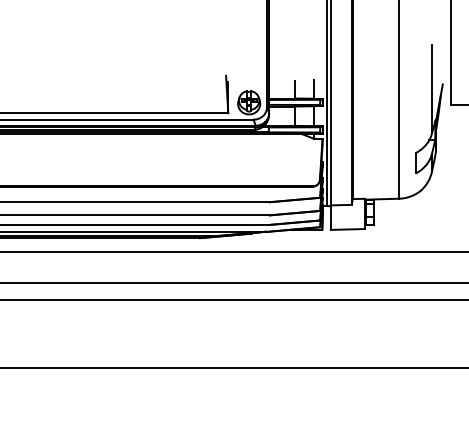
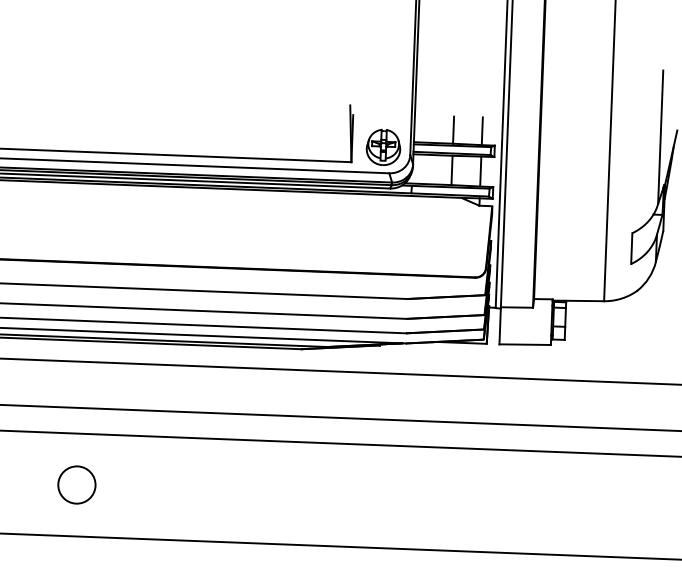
circle: (54, 333) -> (76, 484), added

